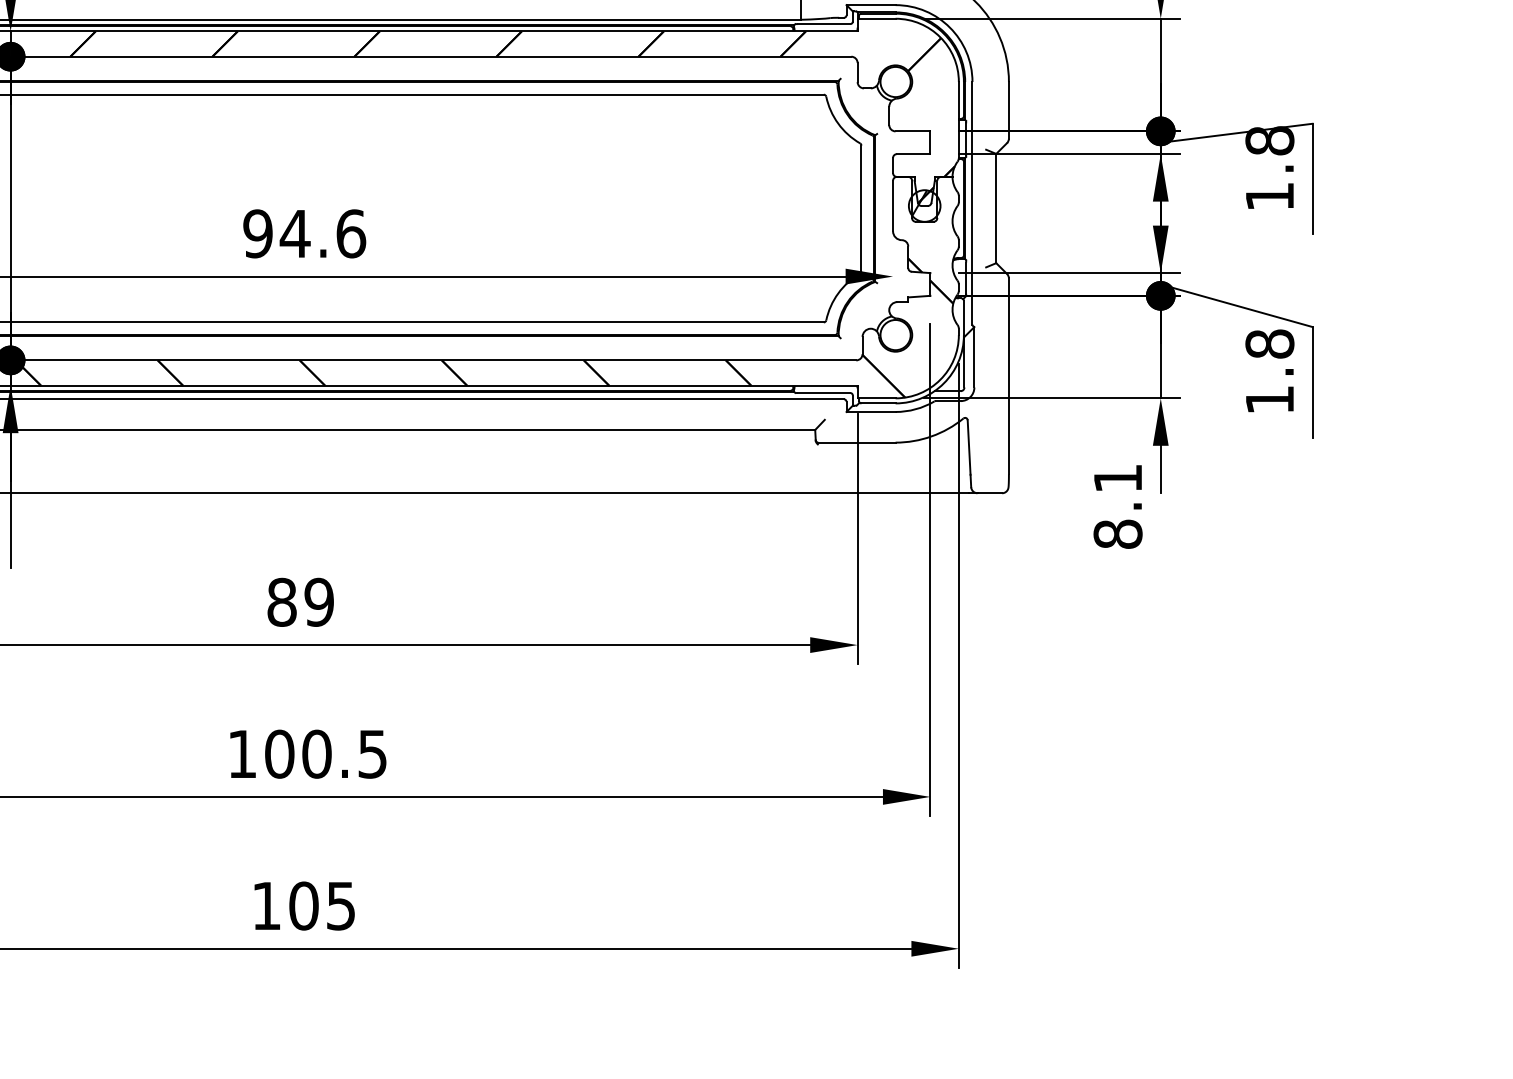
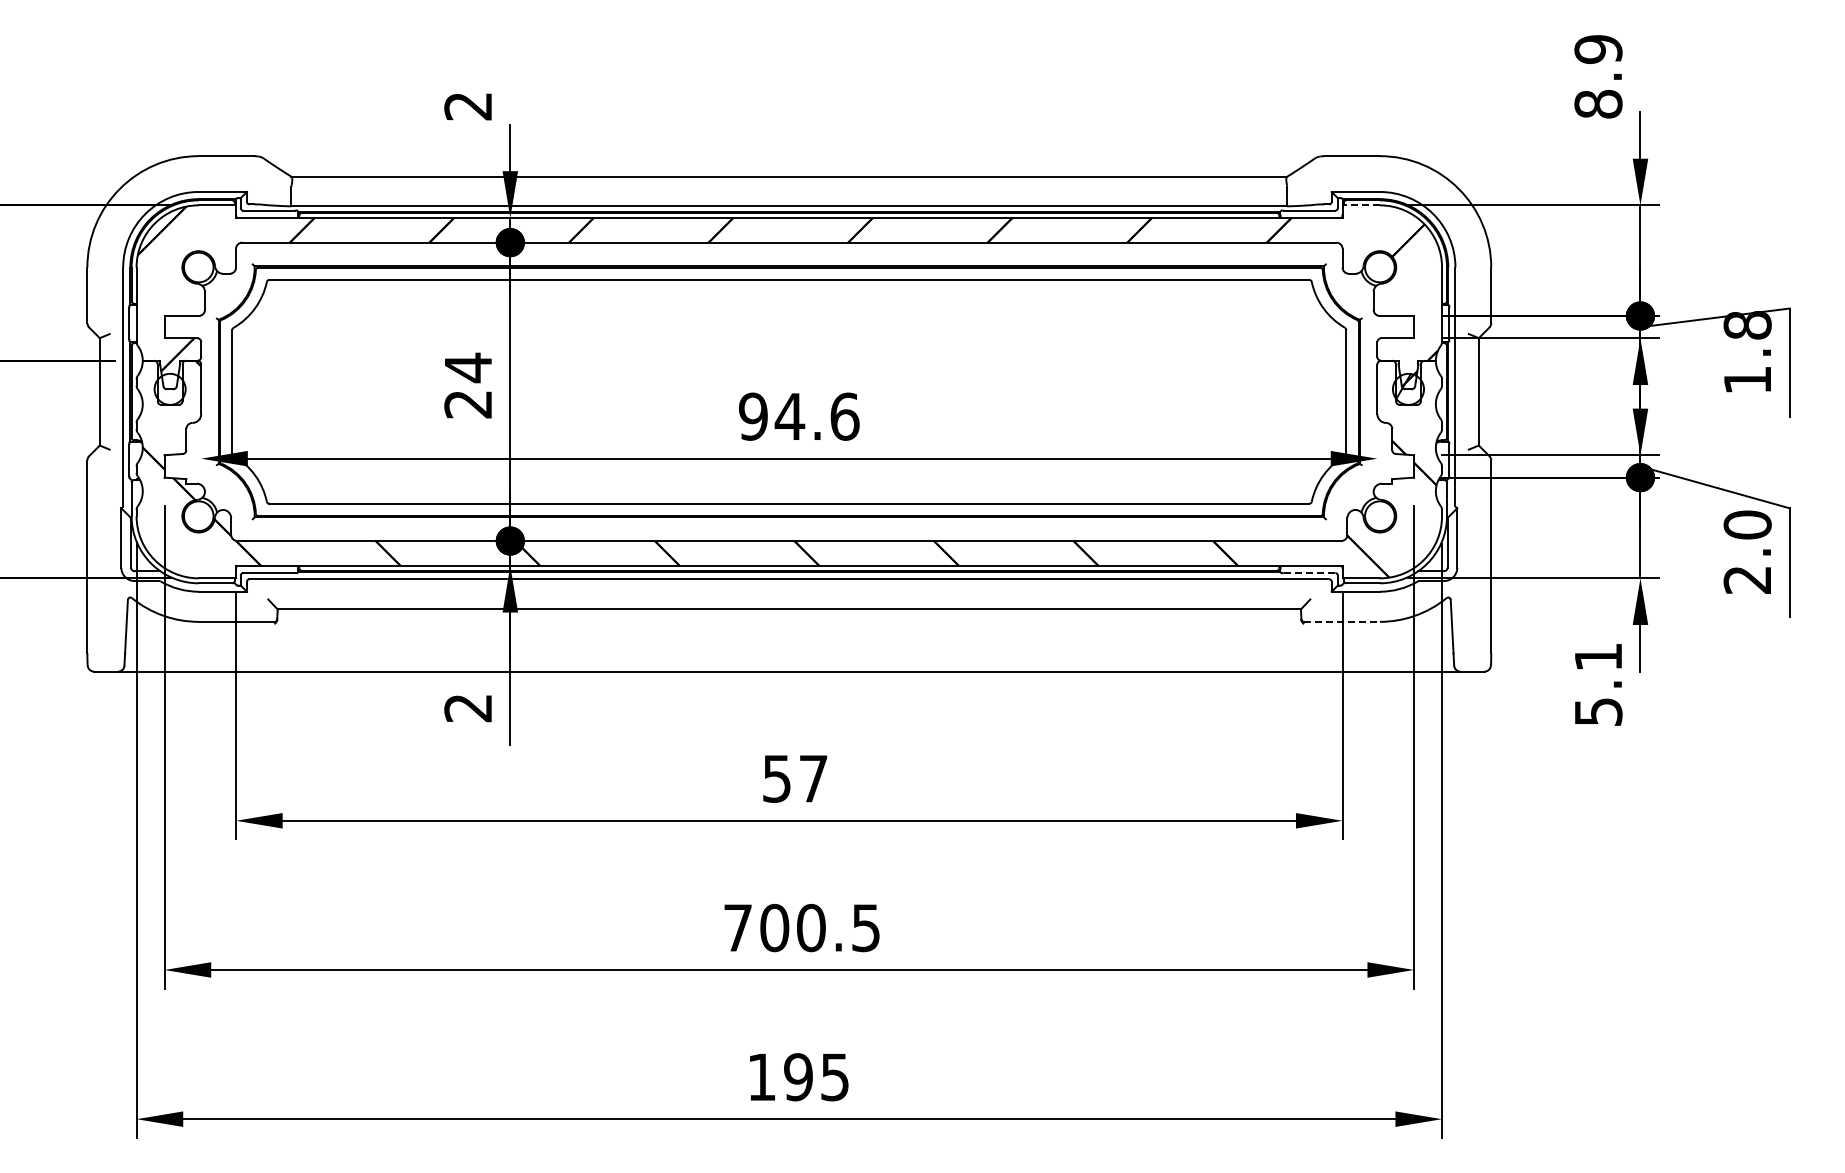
line: (876, 18) -> (1361, 205), solid -> dashed
text: (1269, 371) -> (1747, 551), 1.8 -> 2.0
line: (823, 393) -> (1309, 573), solid -> dashed
line: (856, 442) -> (1341, 621), solid -> dashed
text: (1118, 533) -> (1598, 711), 8.1 -> 5.1
text: (299, 602) -> (794, 778), 89 -> 57
text: (241, 753) -> (737, 927), 100.5 -> 700.5
text: (303, 906) -> (798, 1077), 105 -> 195

